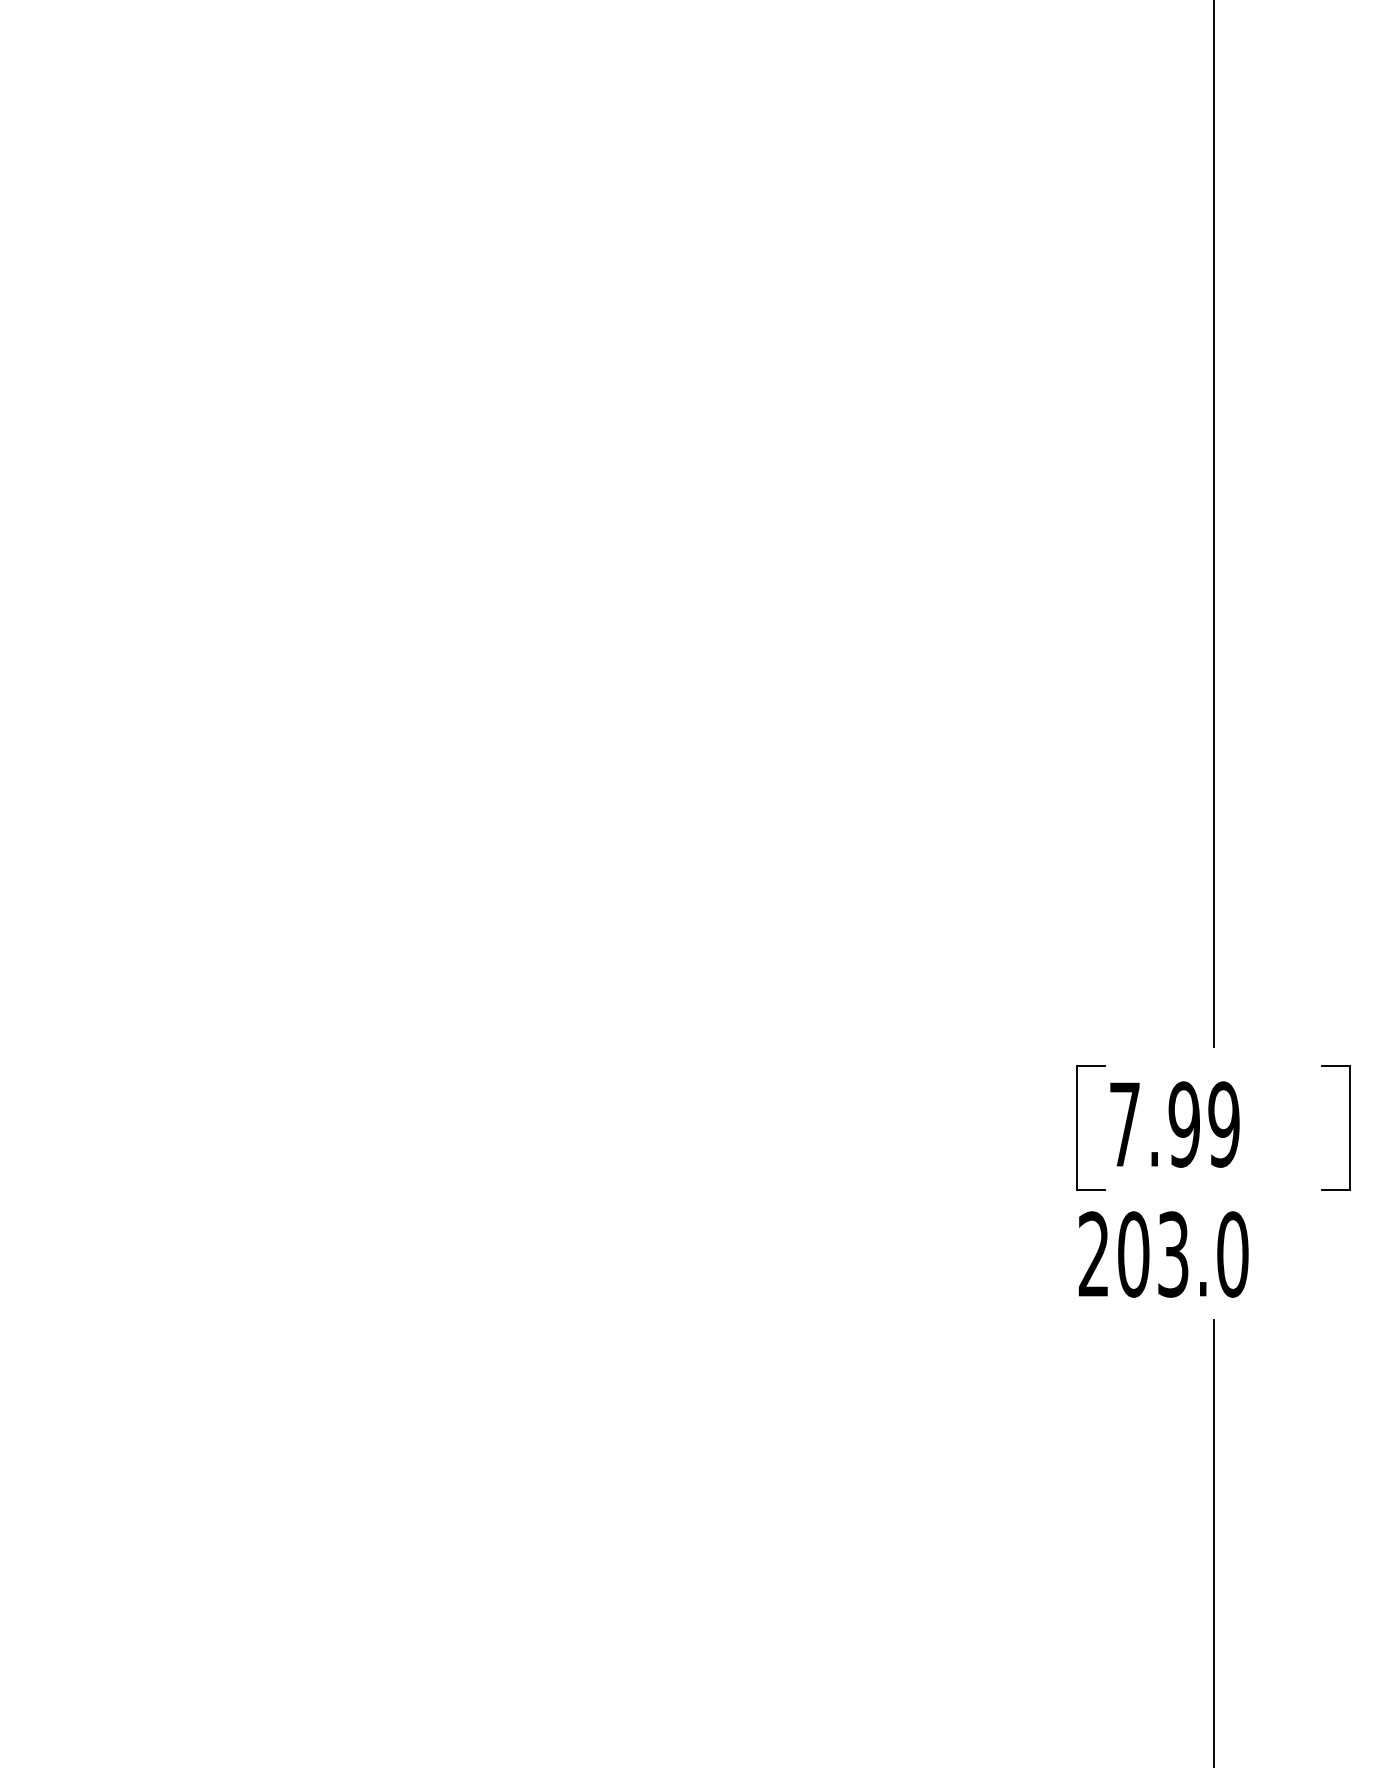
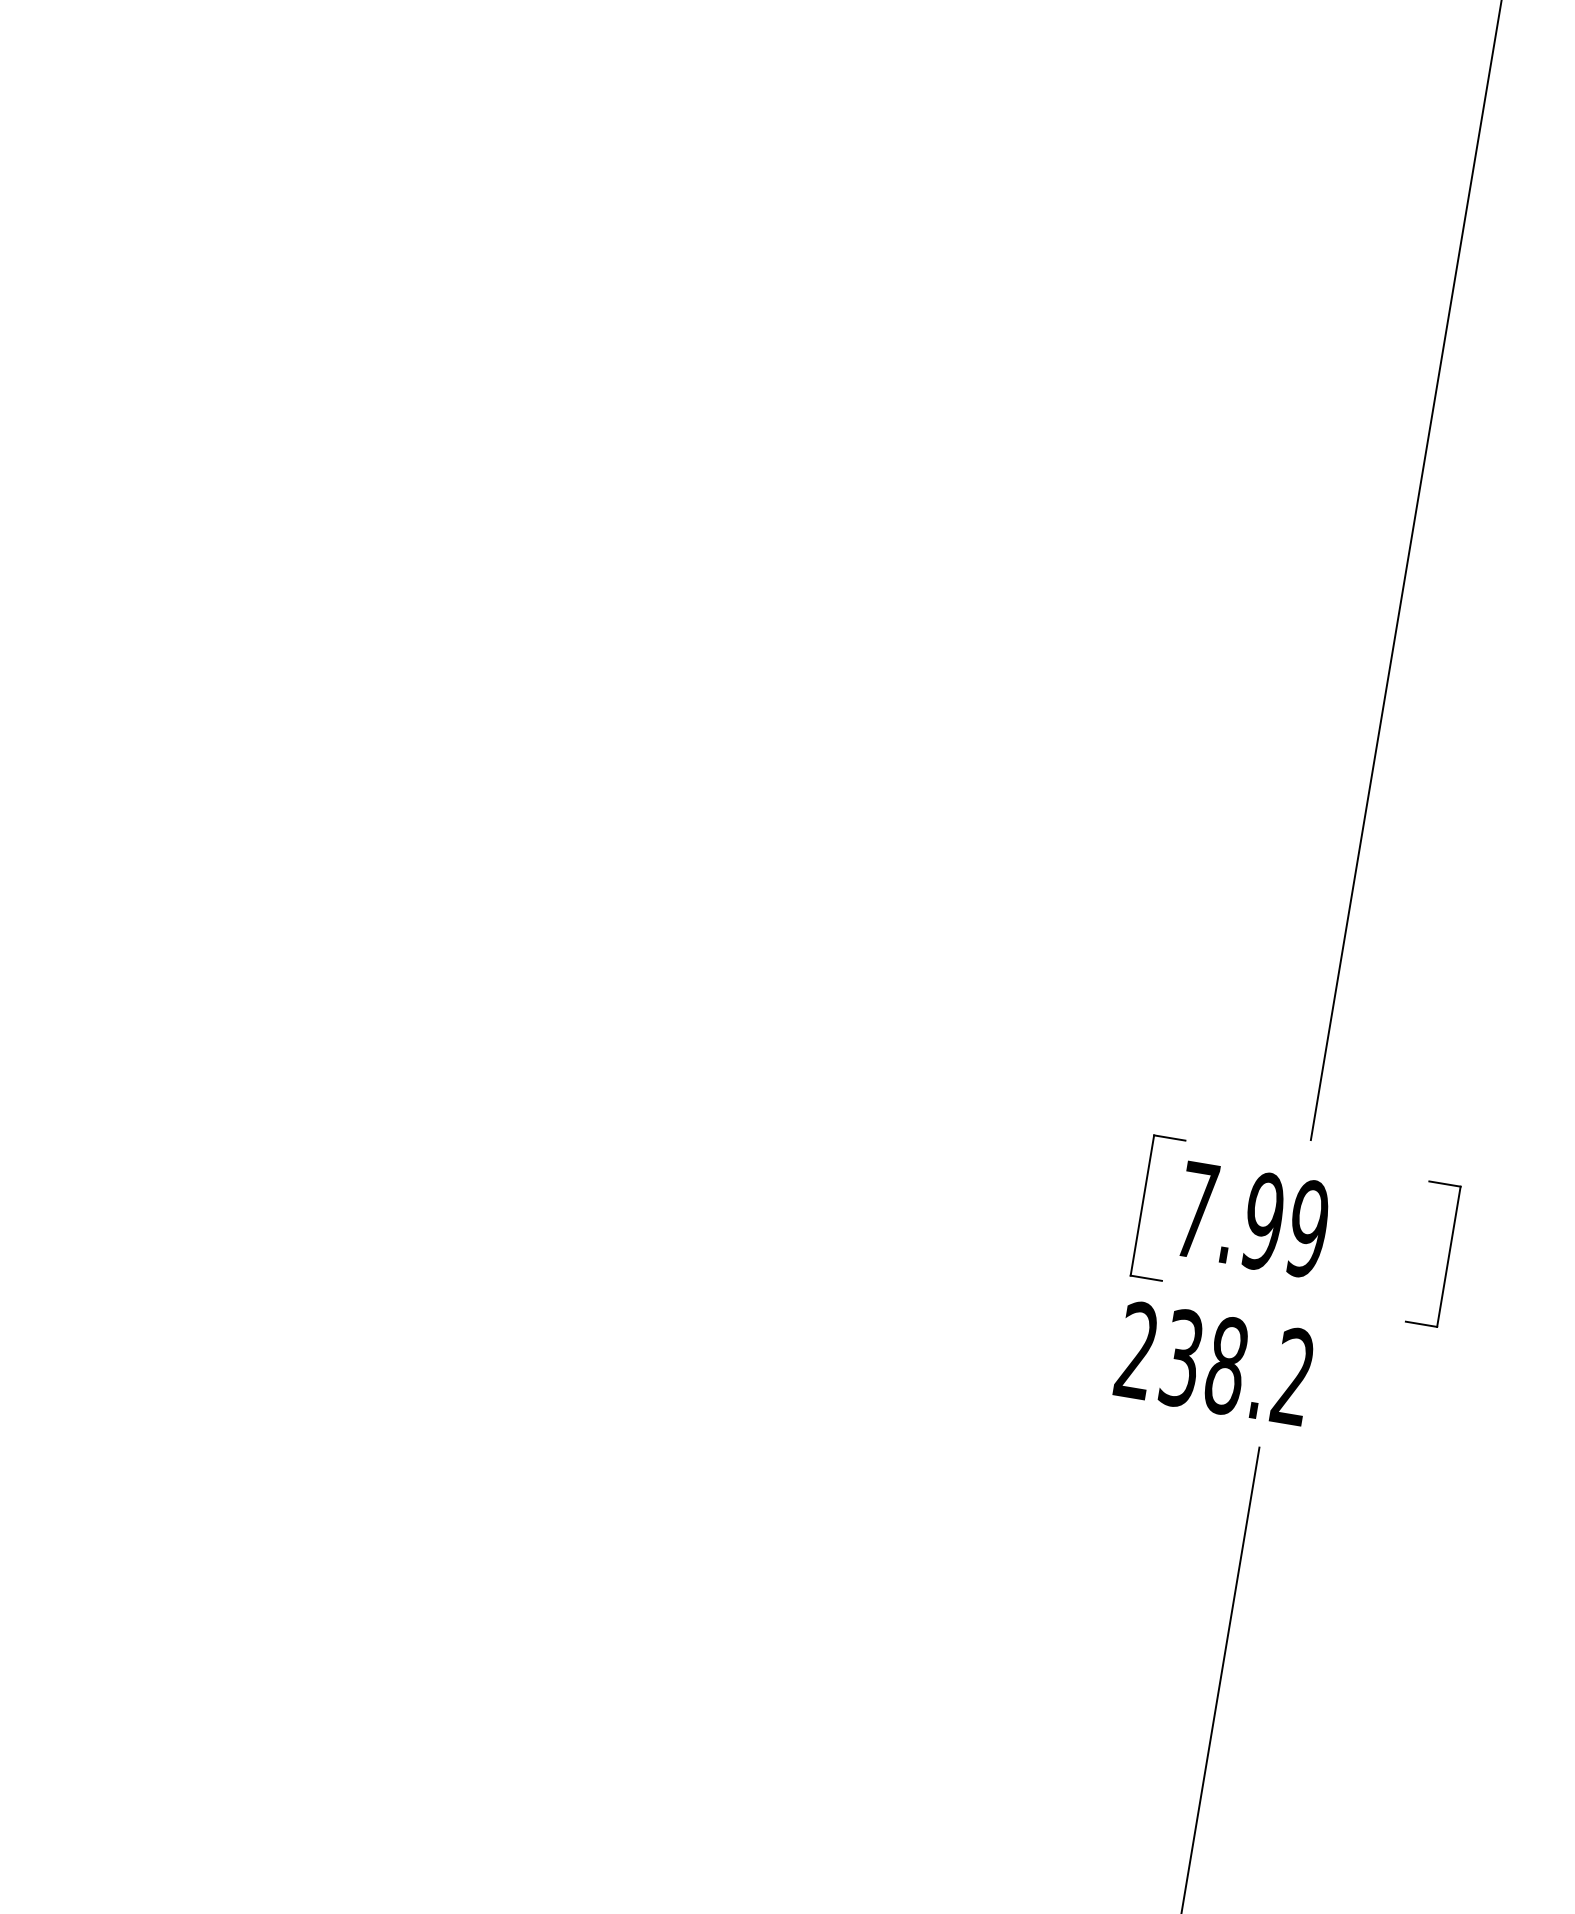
text: (1183, 1254) -> (1238, 1367), 203.0 -> 238.2

